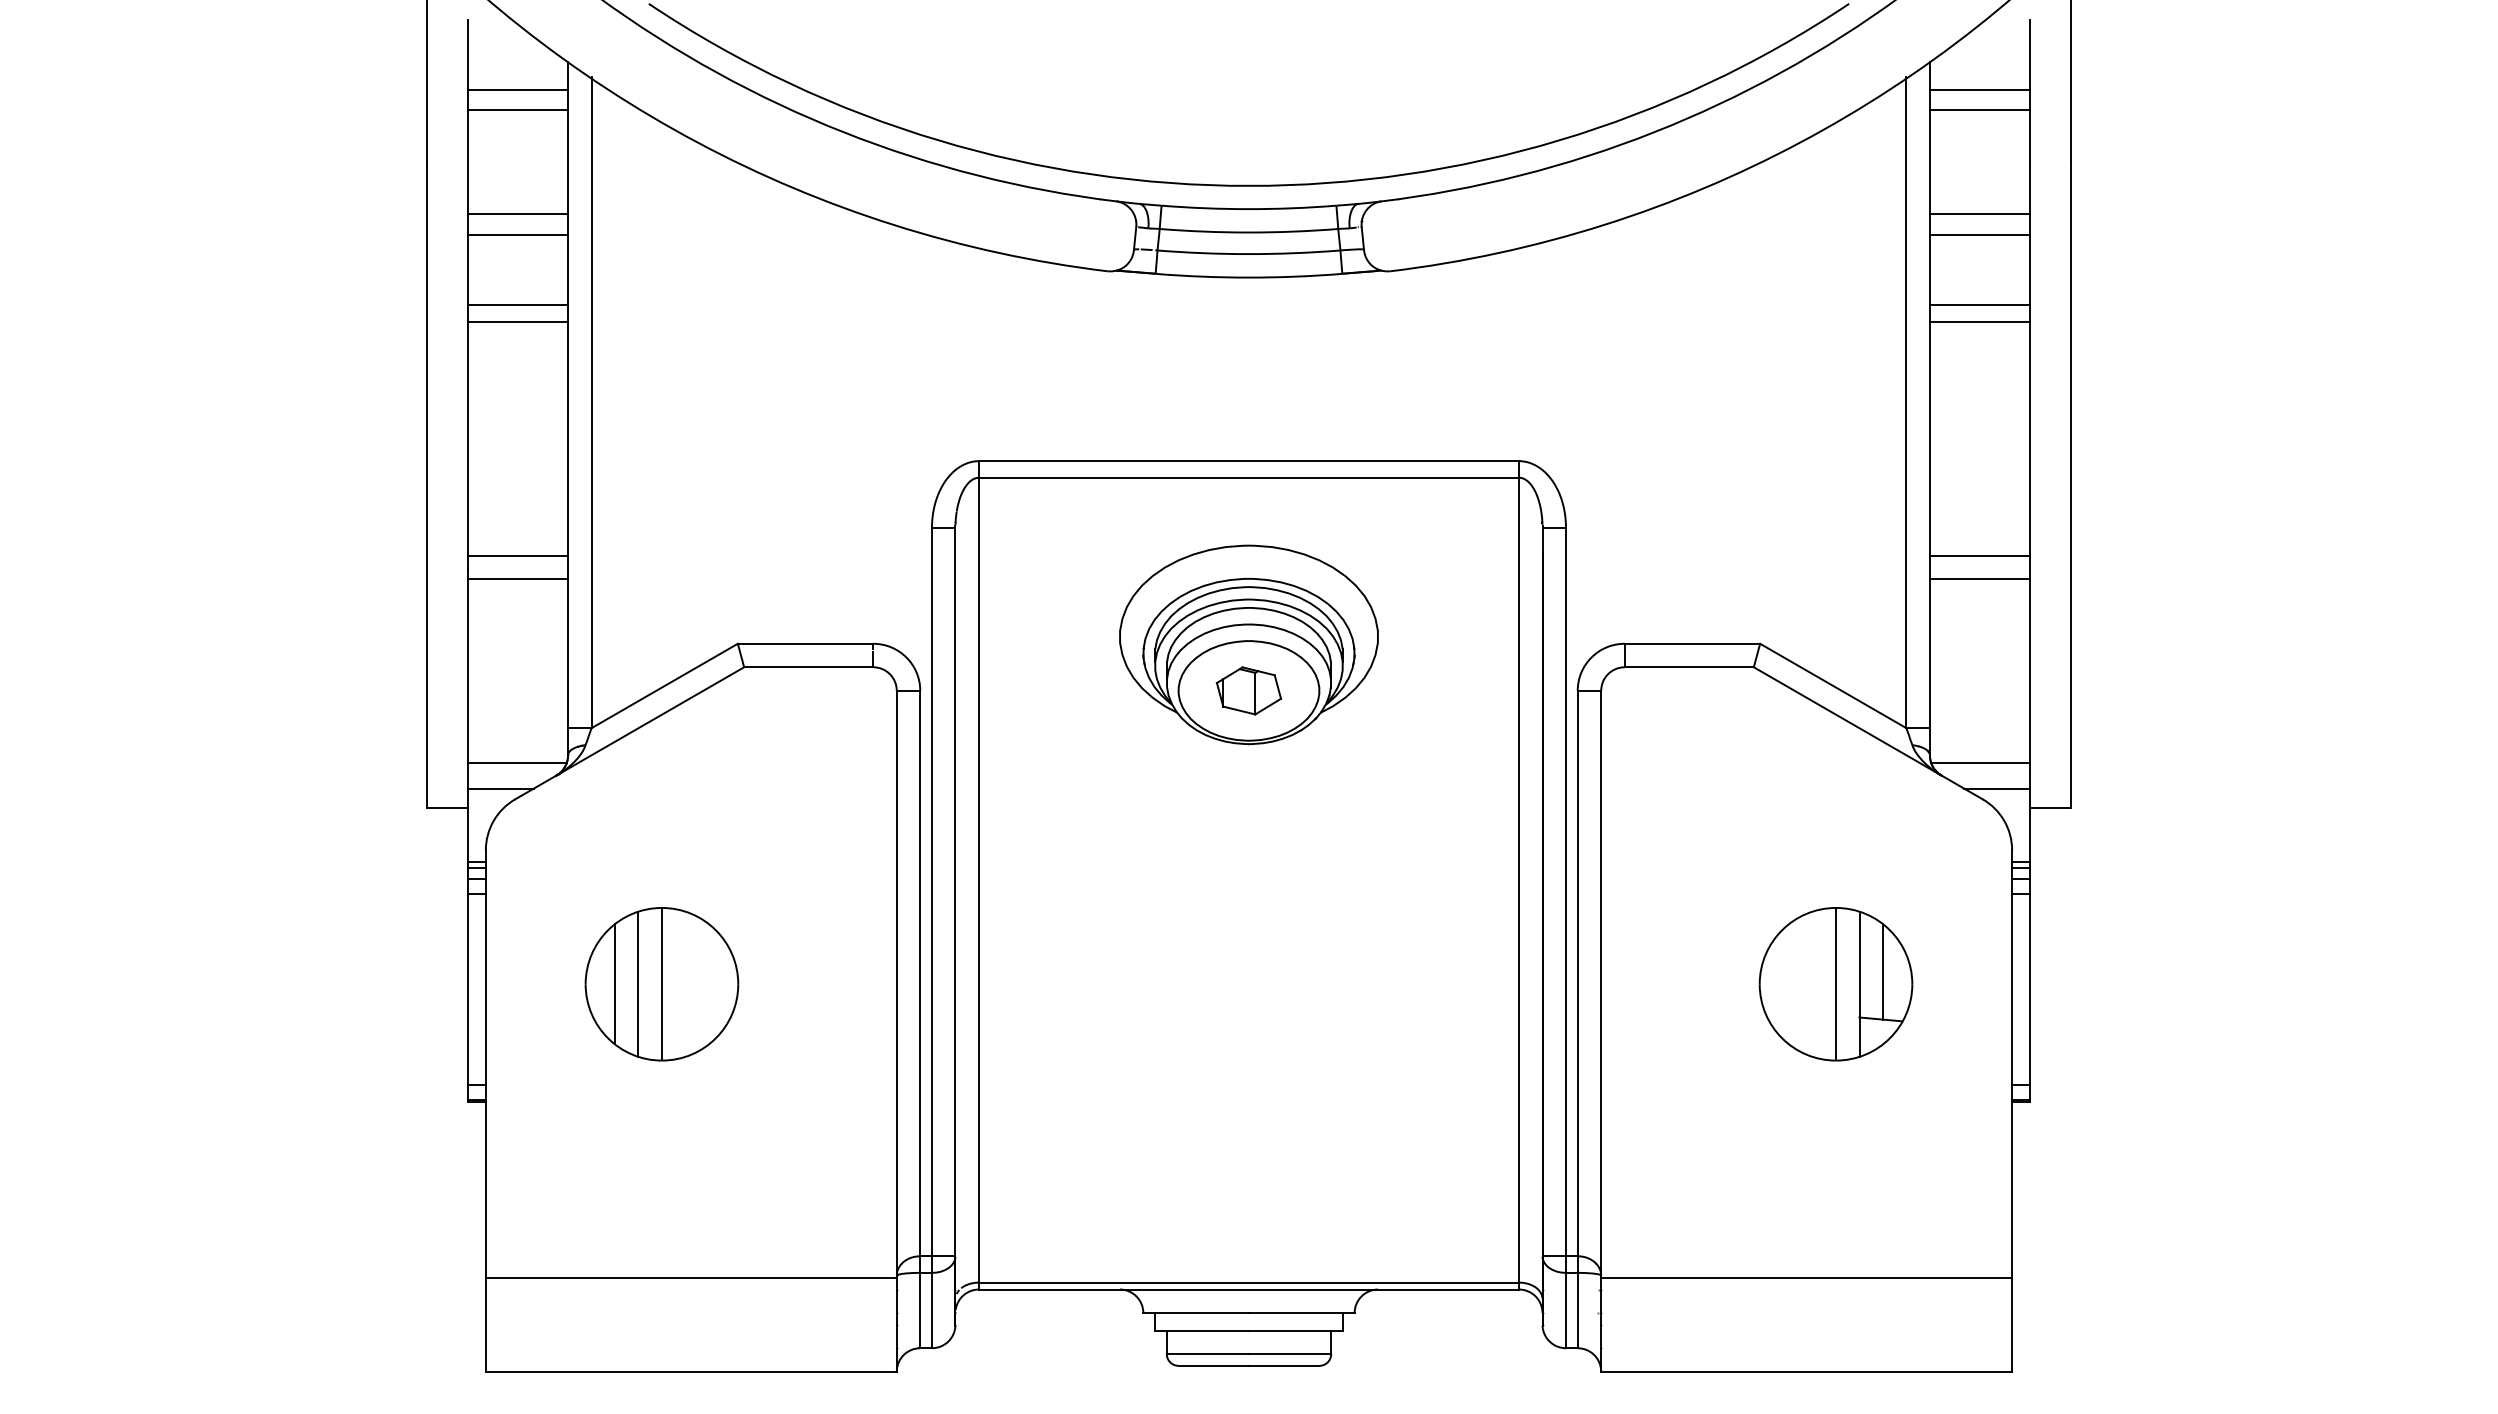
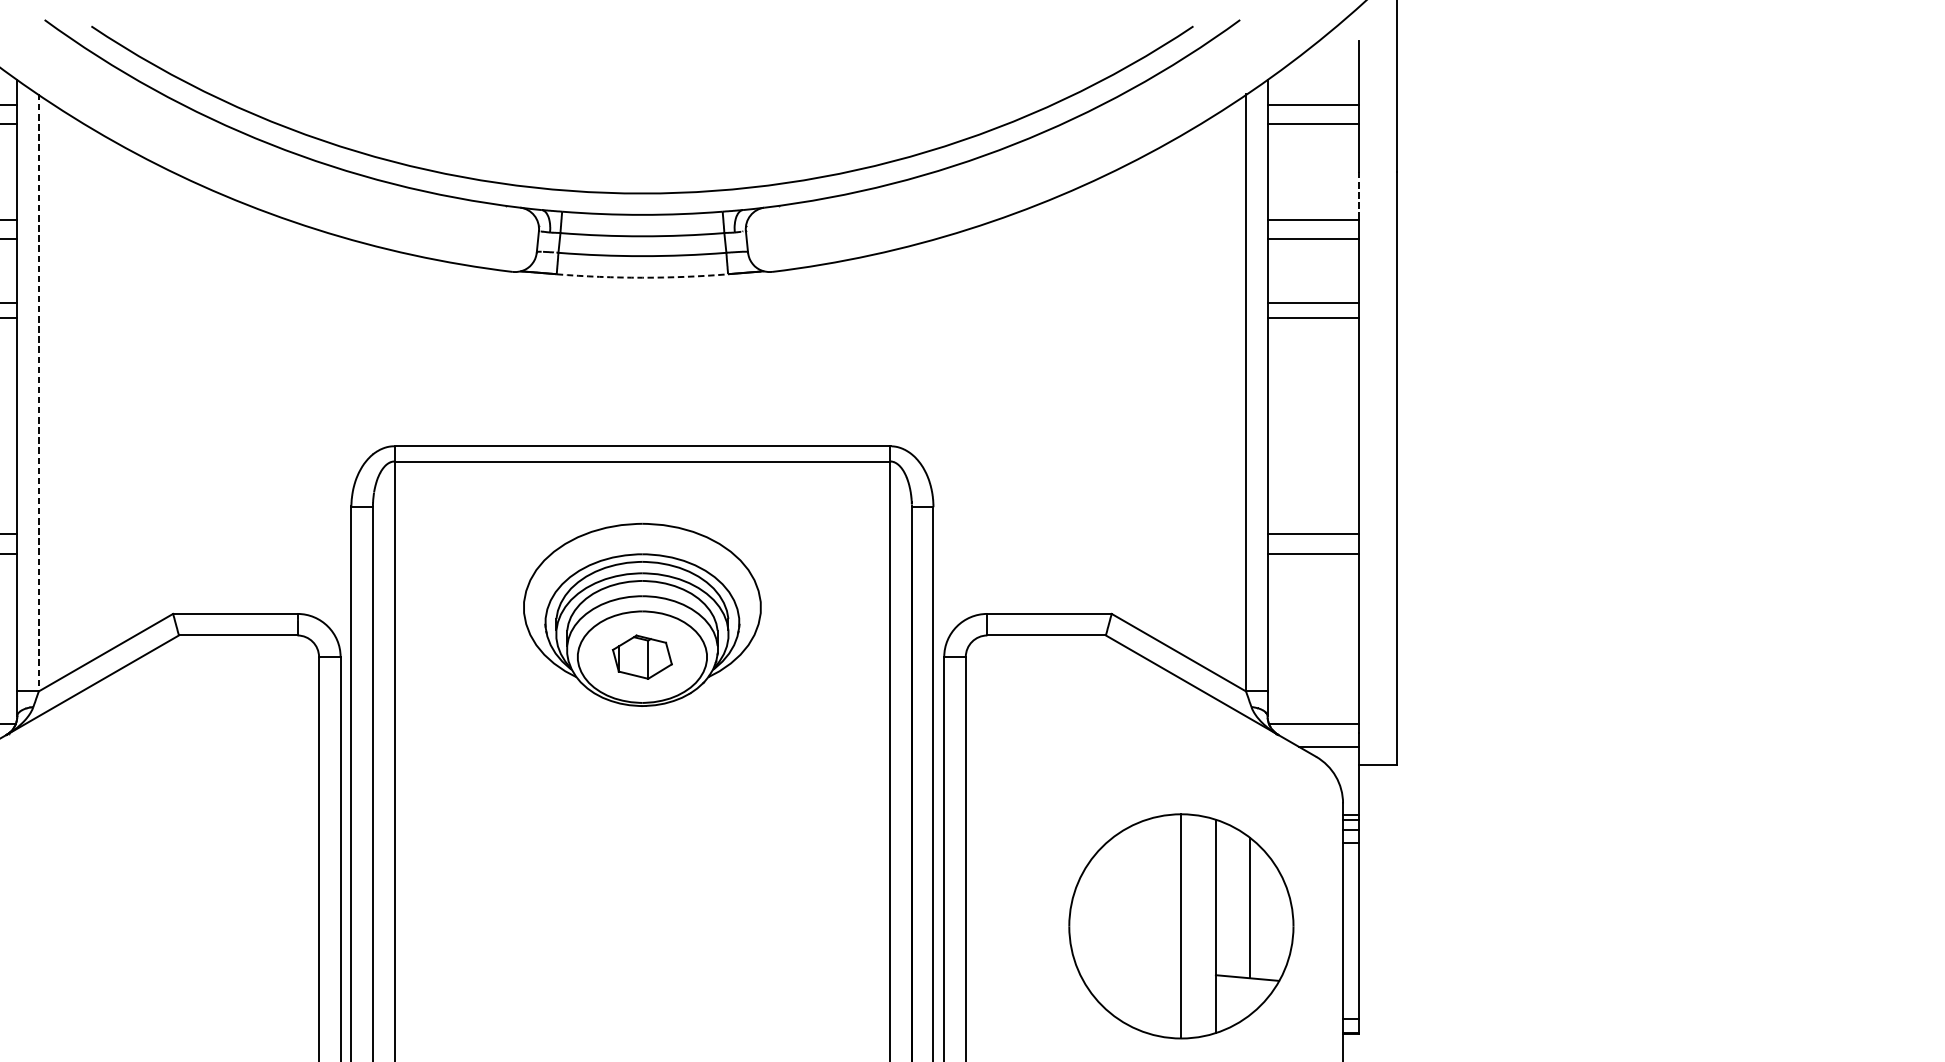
line: (2029, 188) -> (1359, 195), solid -> dashed
arc: (1248, 277) -> (641, 277), solid -> dashed
line: (591, 403) -> (38, 393), solid -> dashed
part: (661, 984) -> (103, 926), removed
part: (1835, 984) -> (1180, 926), size x1.6

